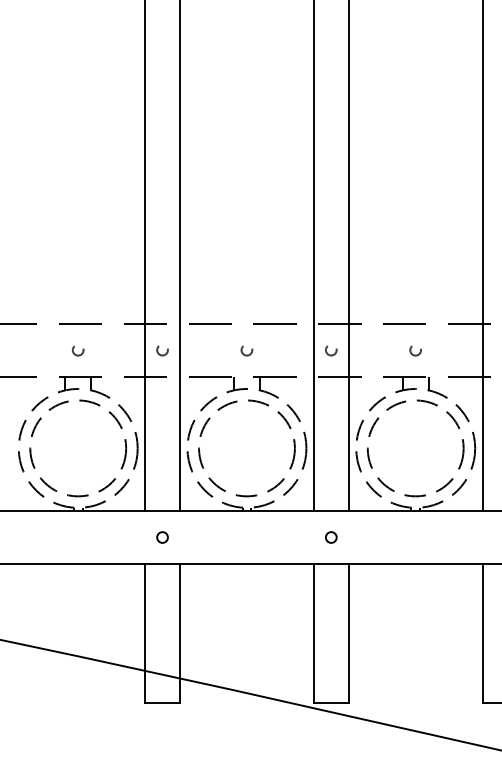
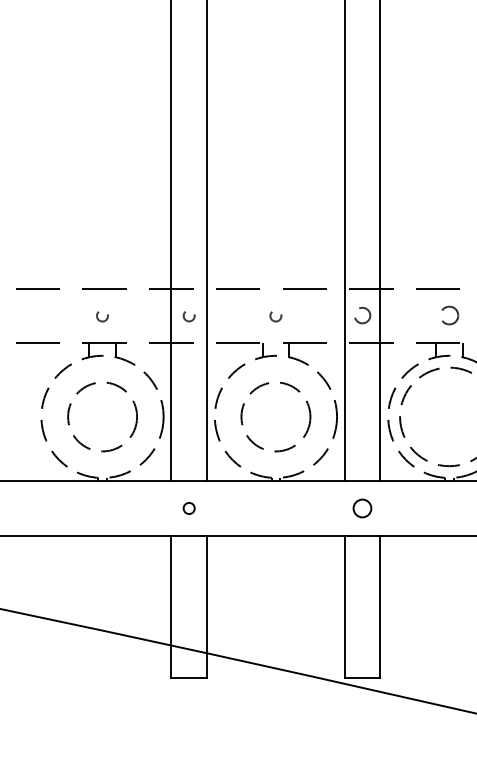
circle: (331, 350) -> (362, 316), size x1.4
circle: (415, 350) -> (449, 316), size x1.6
circle: (78, 448) -> (102, 417), size x0.7
circle: (246, 448) -> (275, 417), size x0.7
circle: (331, 537) -> (362, 508), size x1.6

